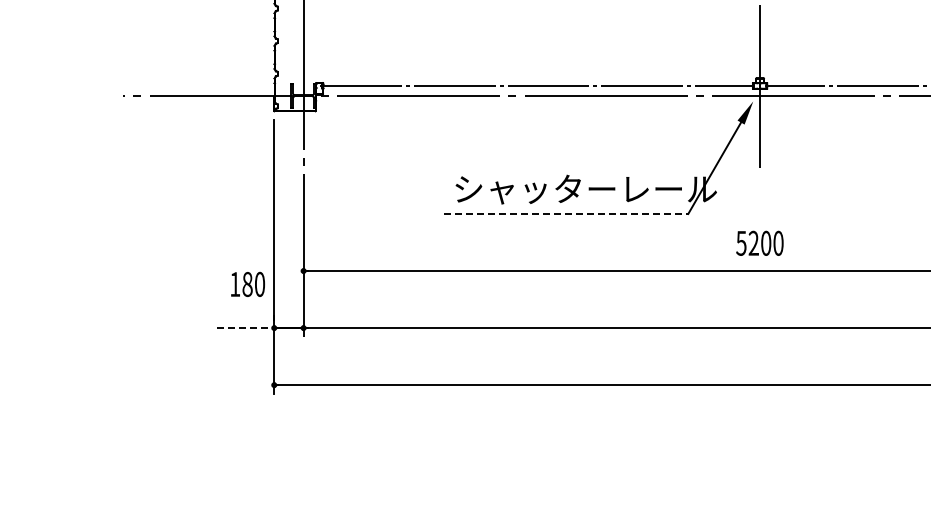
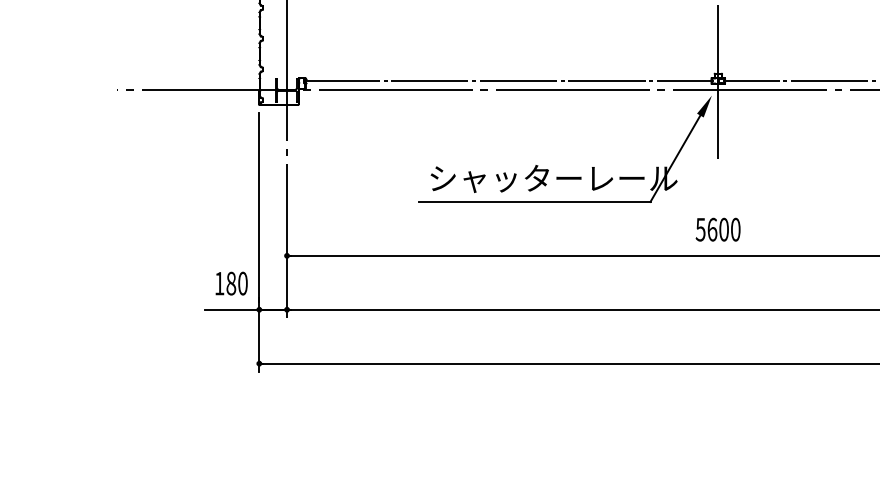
line: (566, 213) -> (535, 201), dashed -> solid
text: (753, 242) -> (712, 228), 5200 -> 5600
text: (247, 283) -> (231, 282), moved
line: (244, 328) -> (231, 310), dashed -> solid

